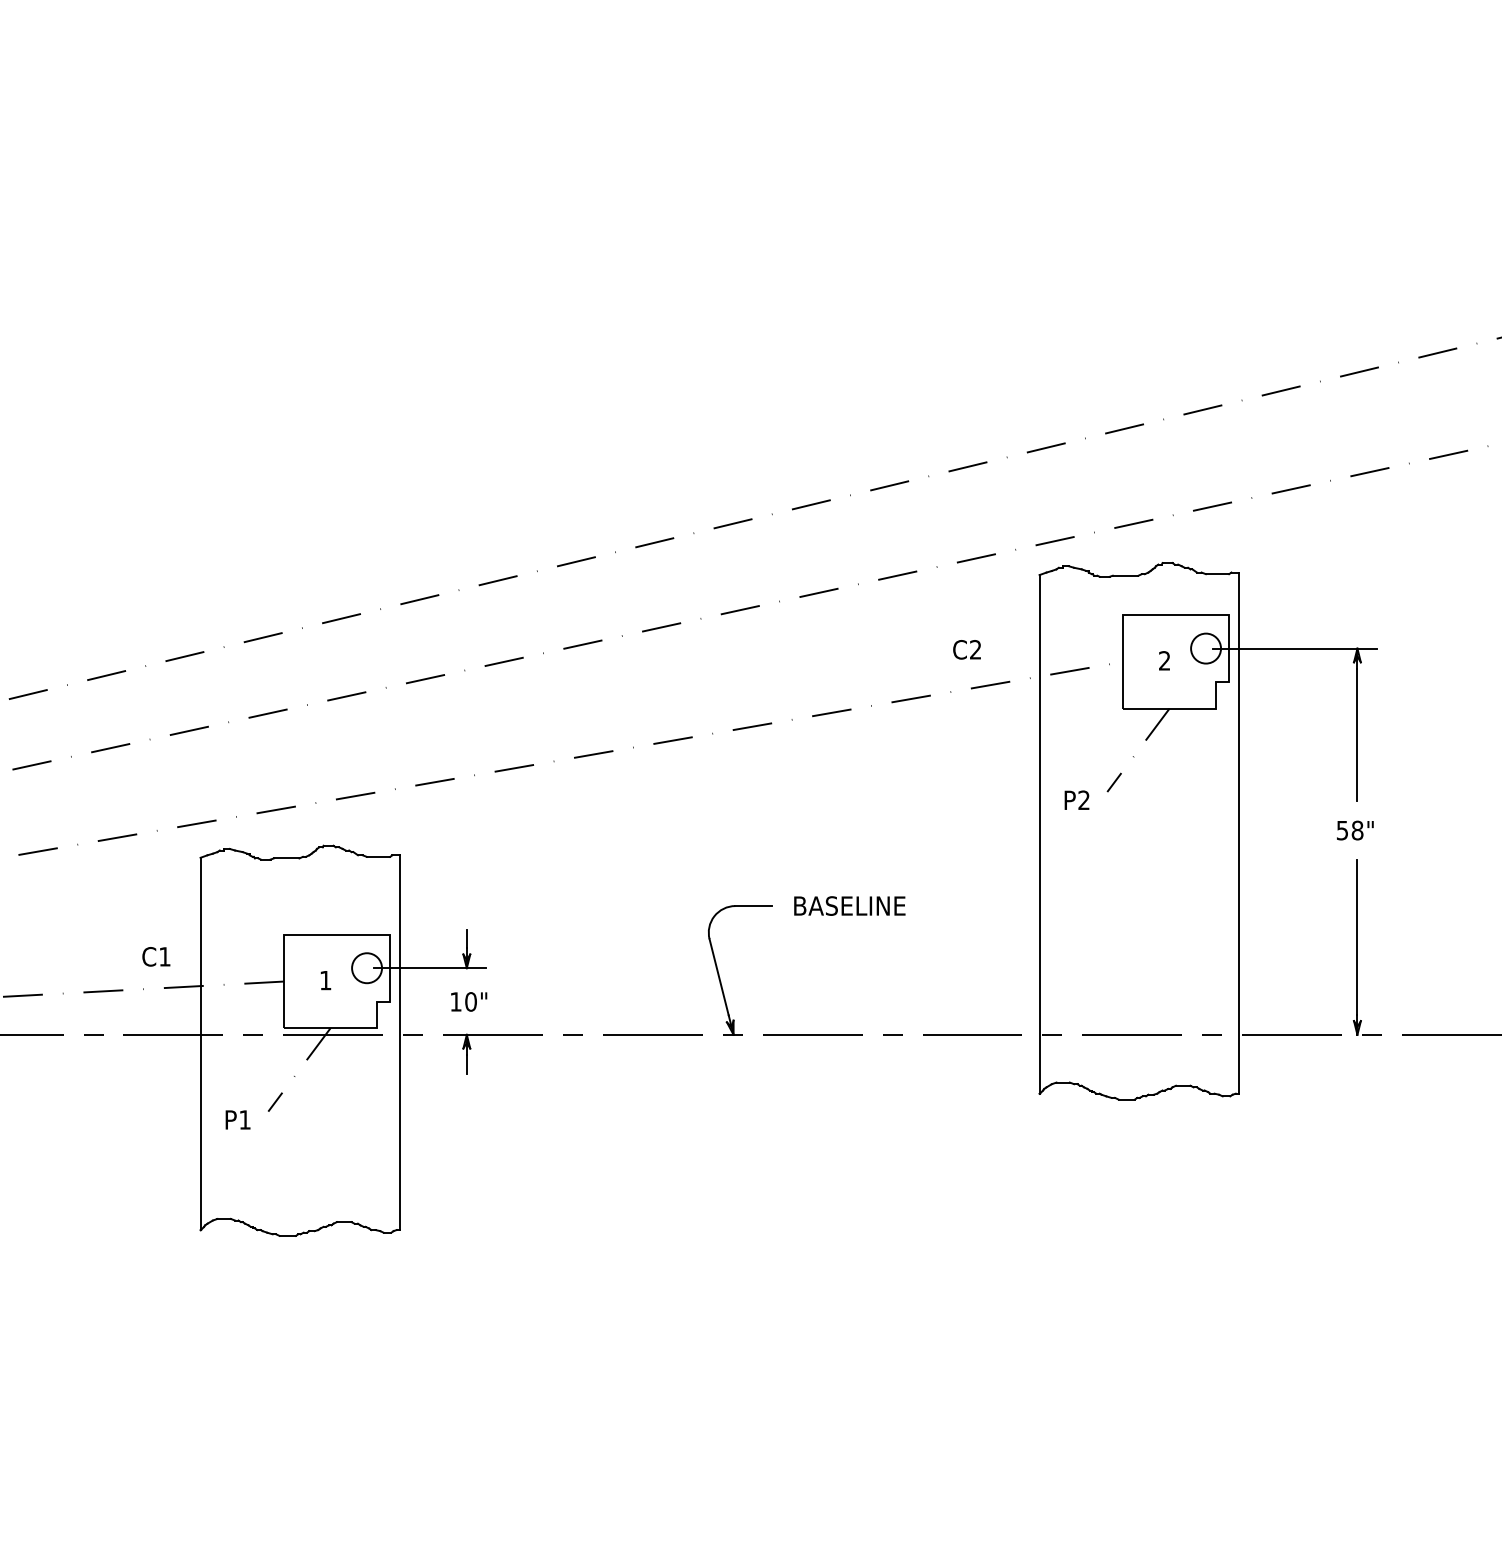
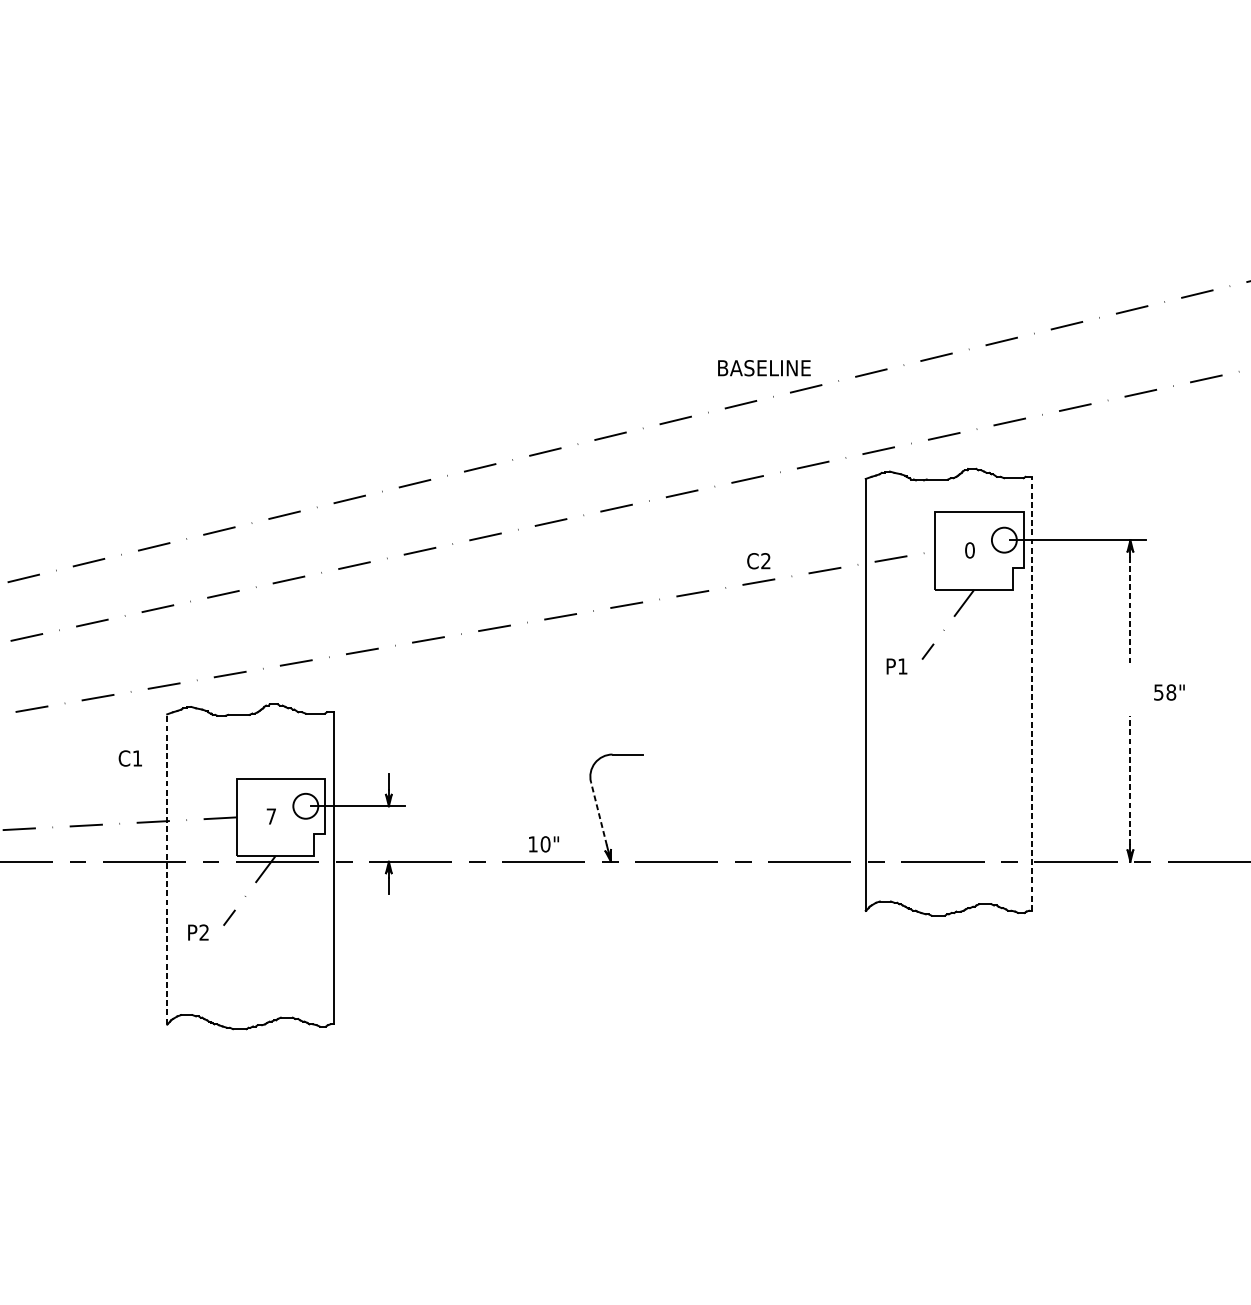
text: (966, 649) -> (758, 560), moved
text: (1164, 660) -> (969, 550), 2 -> 0
line: (1357, 735) -> (1130, 612), solid -> dashed
text: (1083, 799) -> (902, 665), P2 -> P1
text: (1355, 830) -> (1169, 692), moved
line: (1239, 833) -> (1032, 694), solid -> dashed
text: (849, 905) -> (764, 367), moved
line: (1357, 936) -> (1130, 779), solid -> dashed
text: (156, 956) -> (130, 758), moved
line: (719, 976) -> (599, 813), solid -> dashed
text: (325, 980) -> (271, 816), 1 -> 7
text: (469, 1001) -> (544, 843), moved
line: (200, 1043) -> (167, 868), solid -> dashed
text: (244, 1119) -> (203, 932), P1 -> P2

